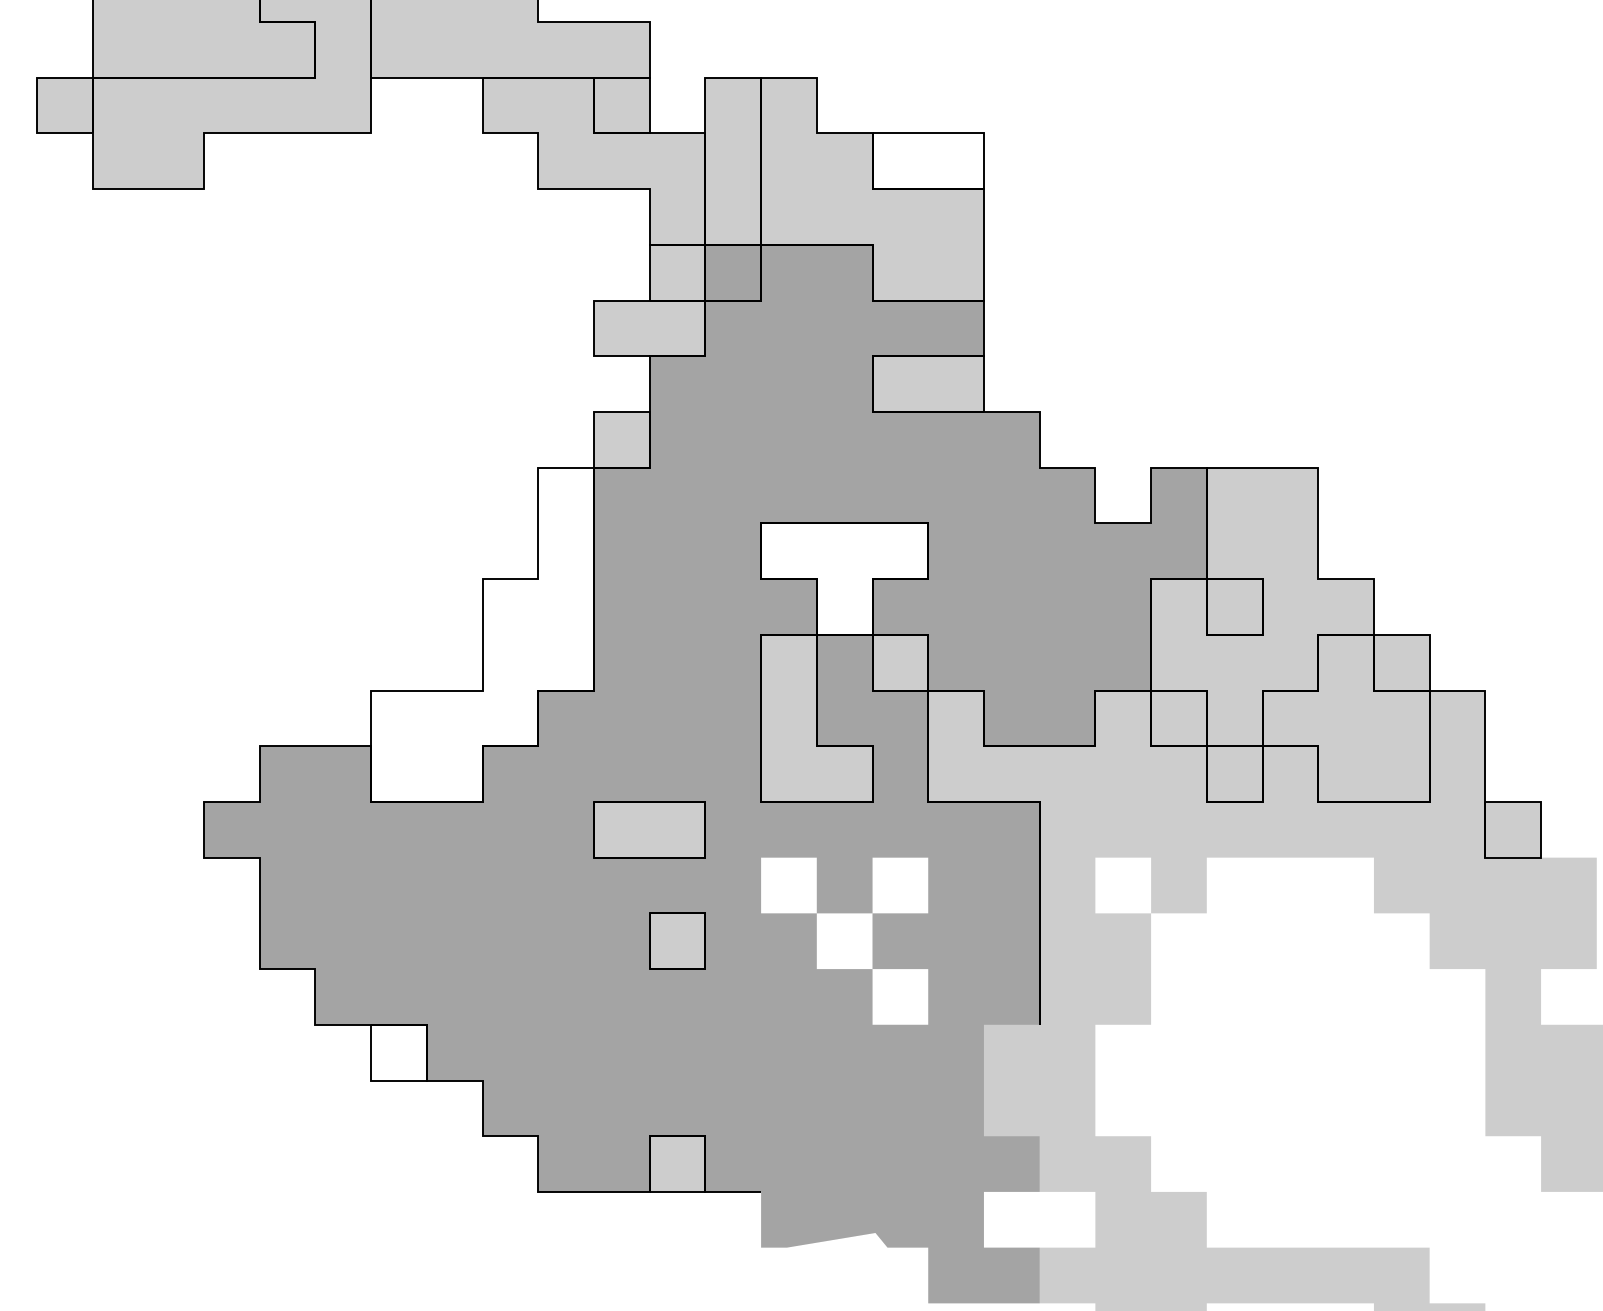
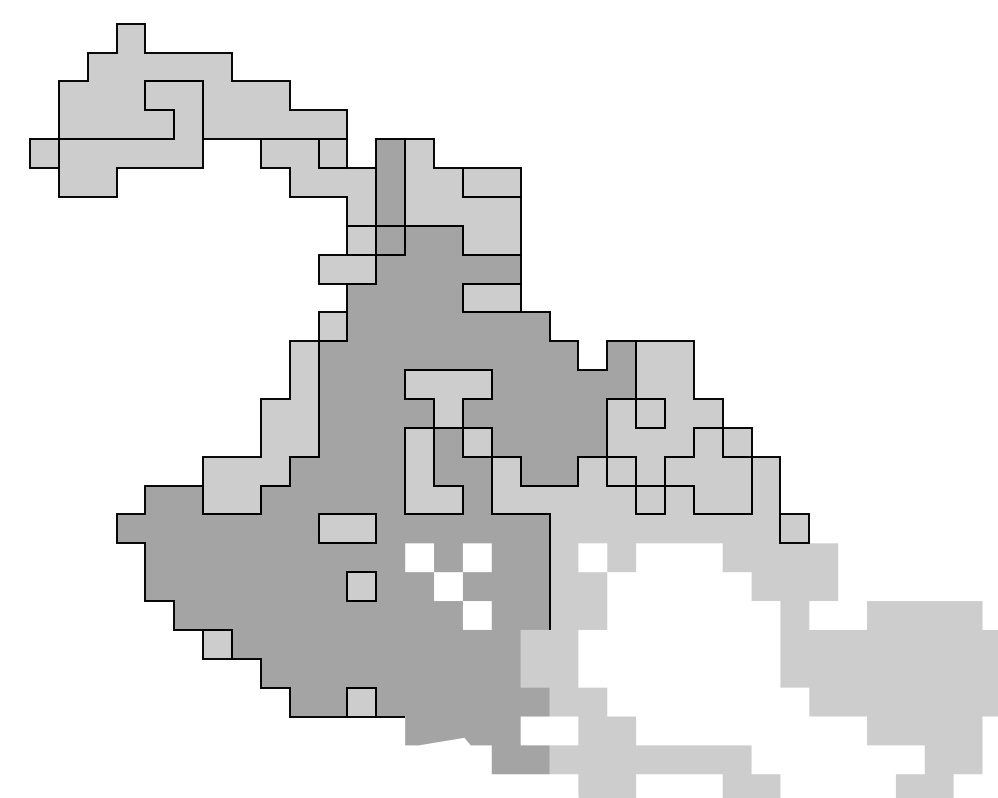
fill: (732, 161) -> (390, 182), added
fill: (927, 161) -> (491, 182), added
fill: (844, 578) -> (448, 398), added
fill: (481, 634) -> (260, 427), added
fill: (398, 1050) -> (217, 643), added

